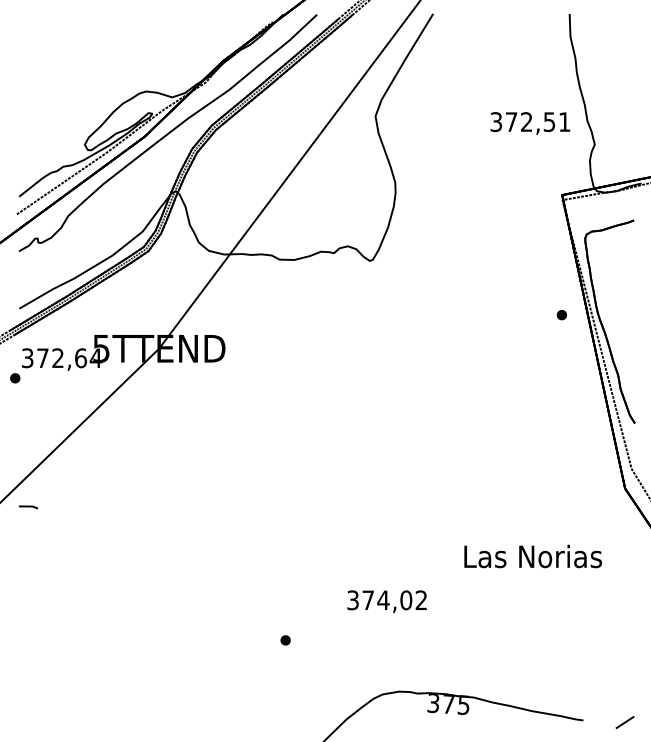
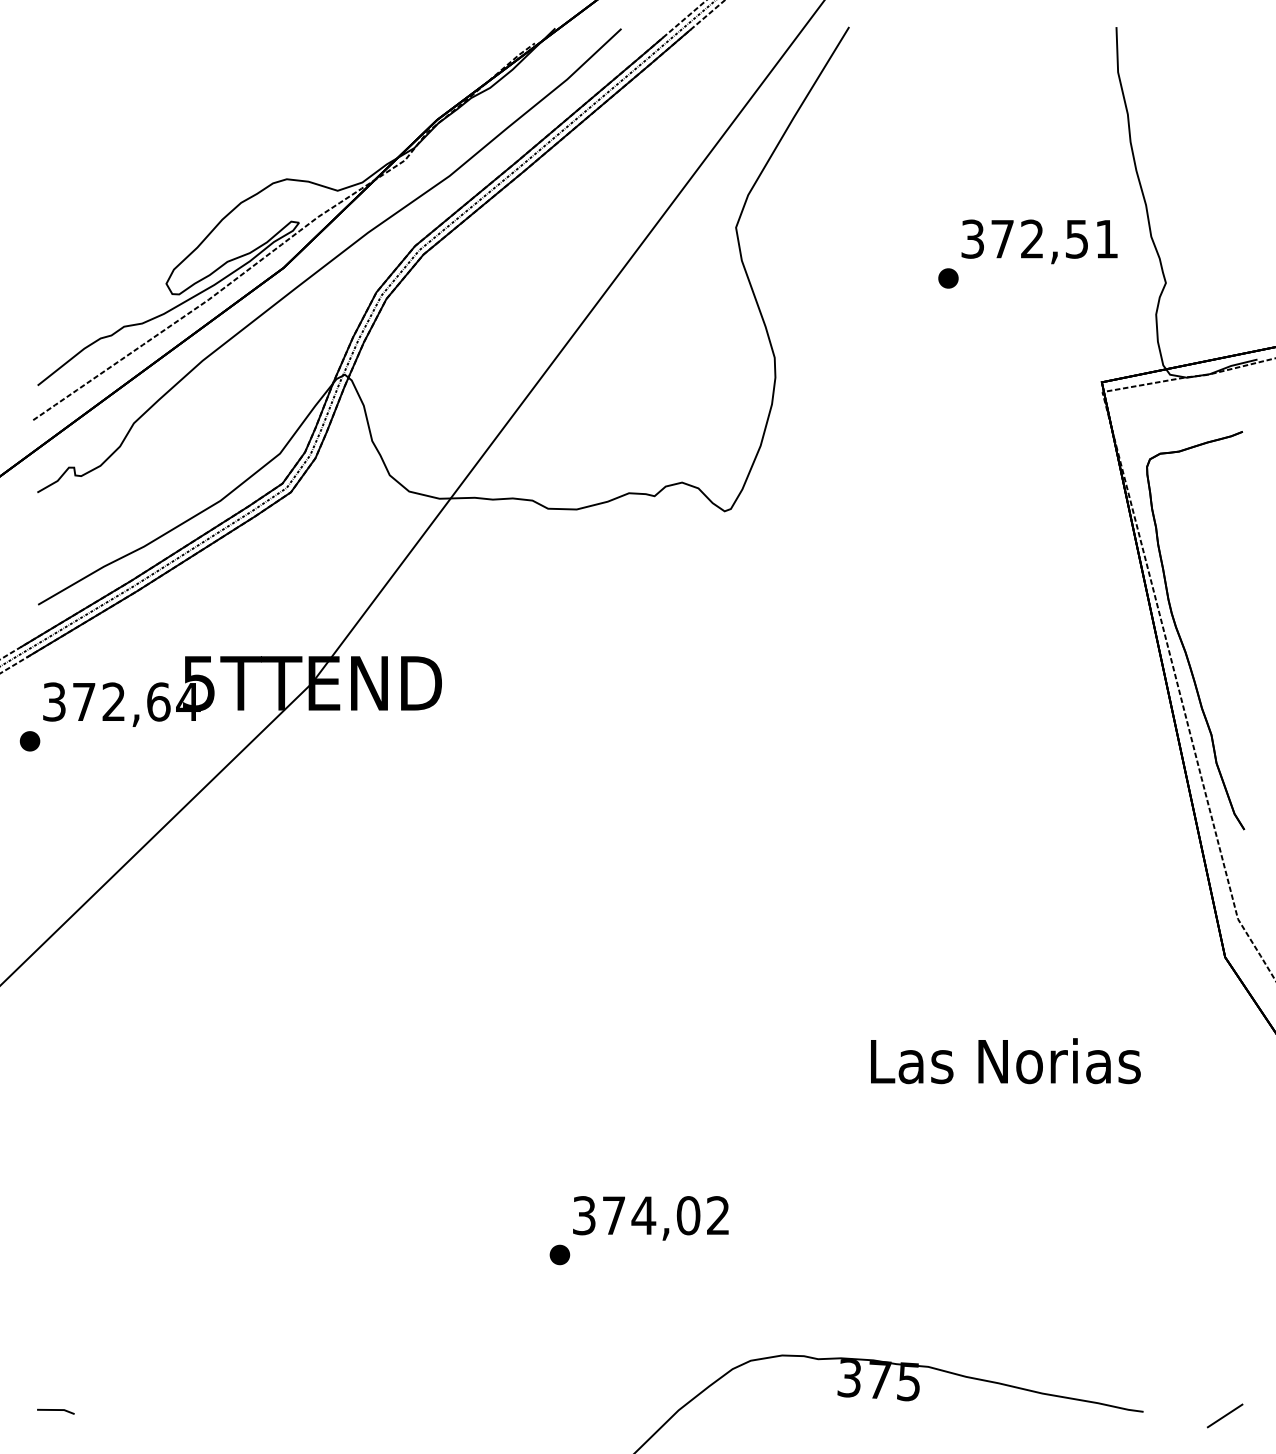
part: (561, 315) -> (947, 279), moved
line: (28, 507) -> (55, 1411), moved
text: (532, 556) -> (1004, 1061), moved
text: (386, 601) -> (649, 1217), moved

